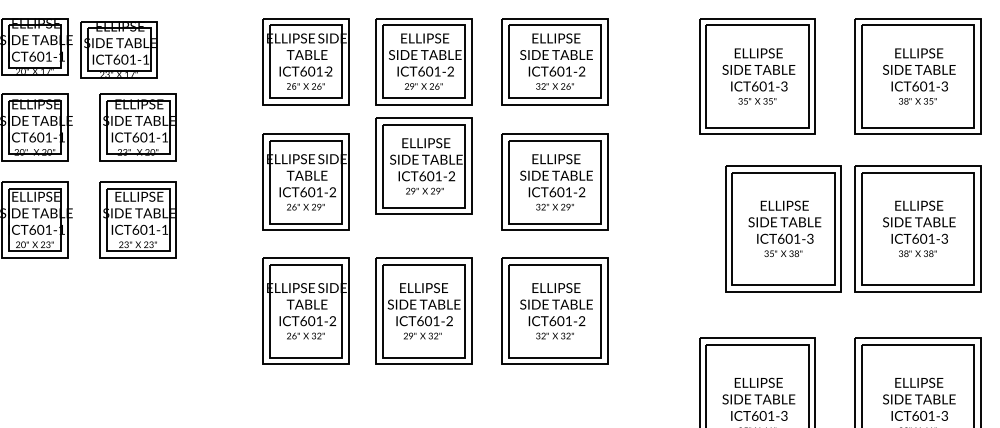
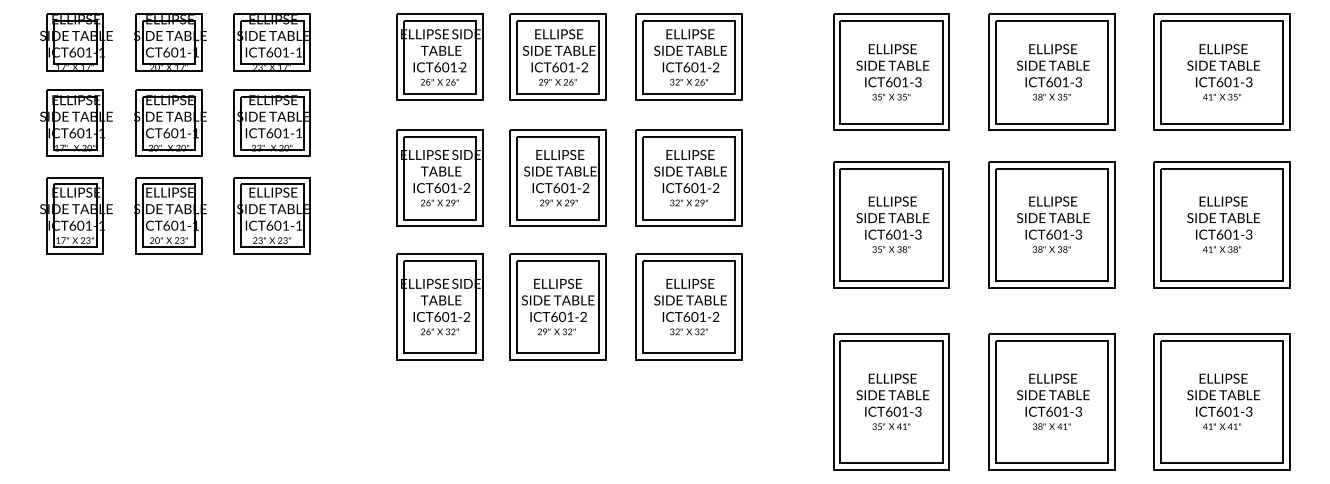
part: (118, 49) -> (271, 42), moved
part: (423, 165) -> (557, 177), moved
part: (783, 228) -> (891, 224), moved

